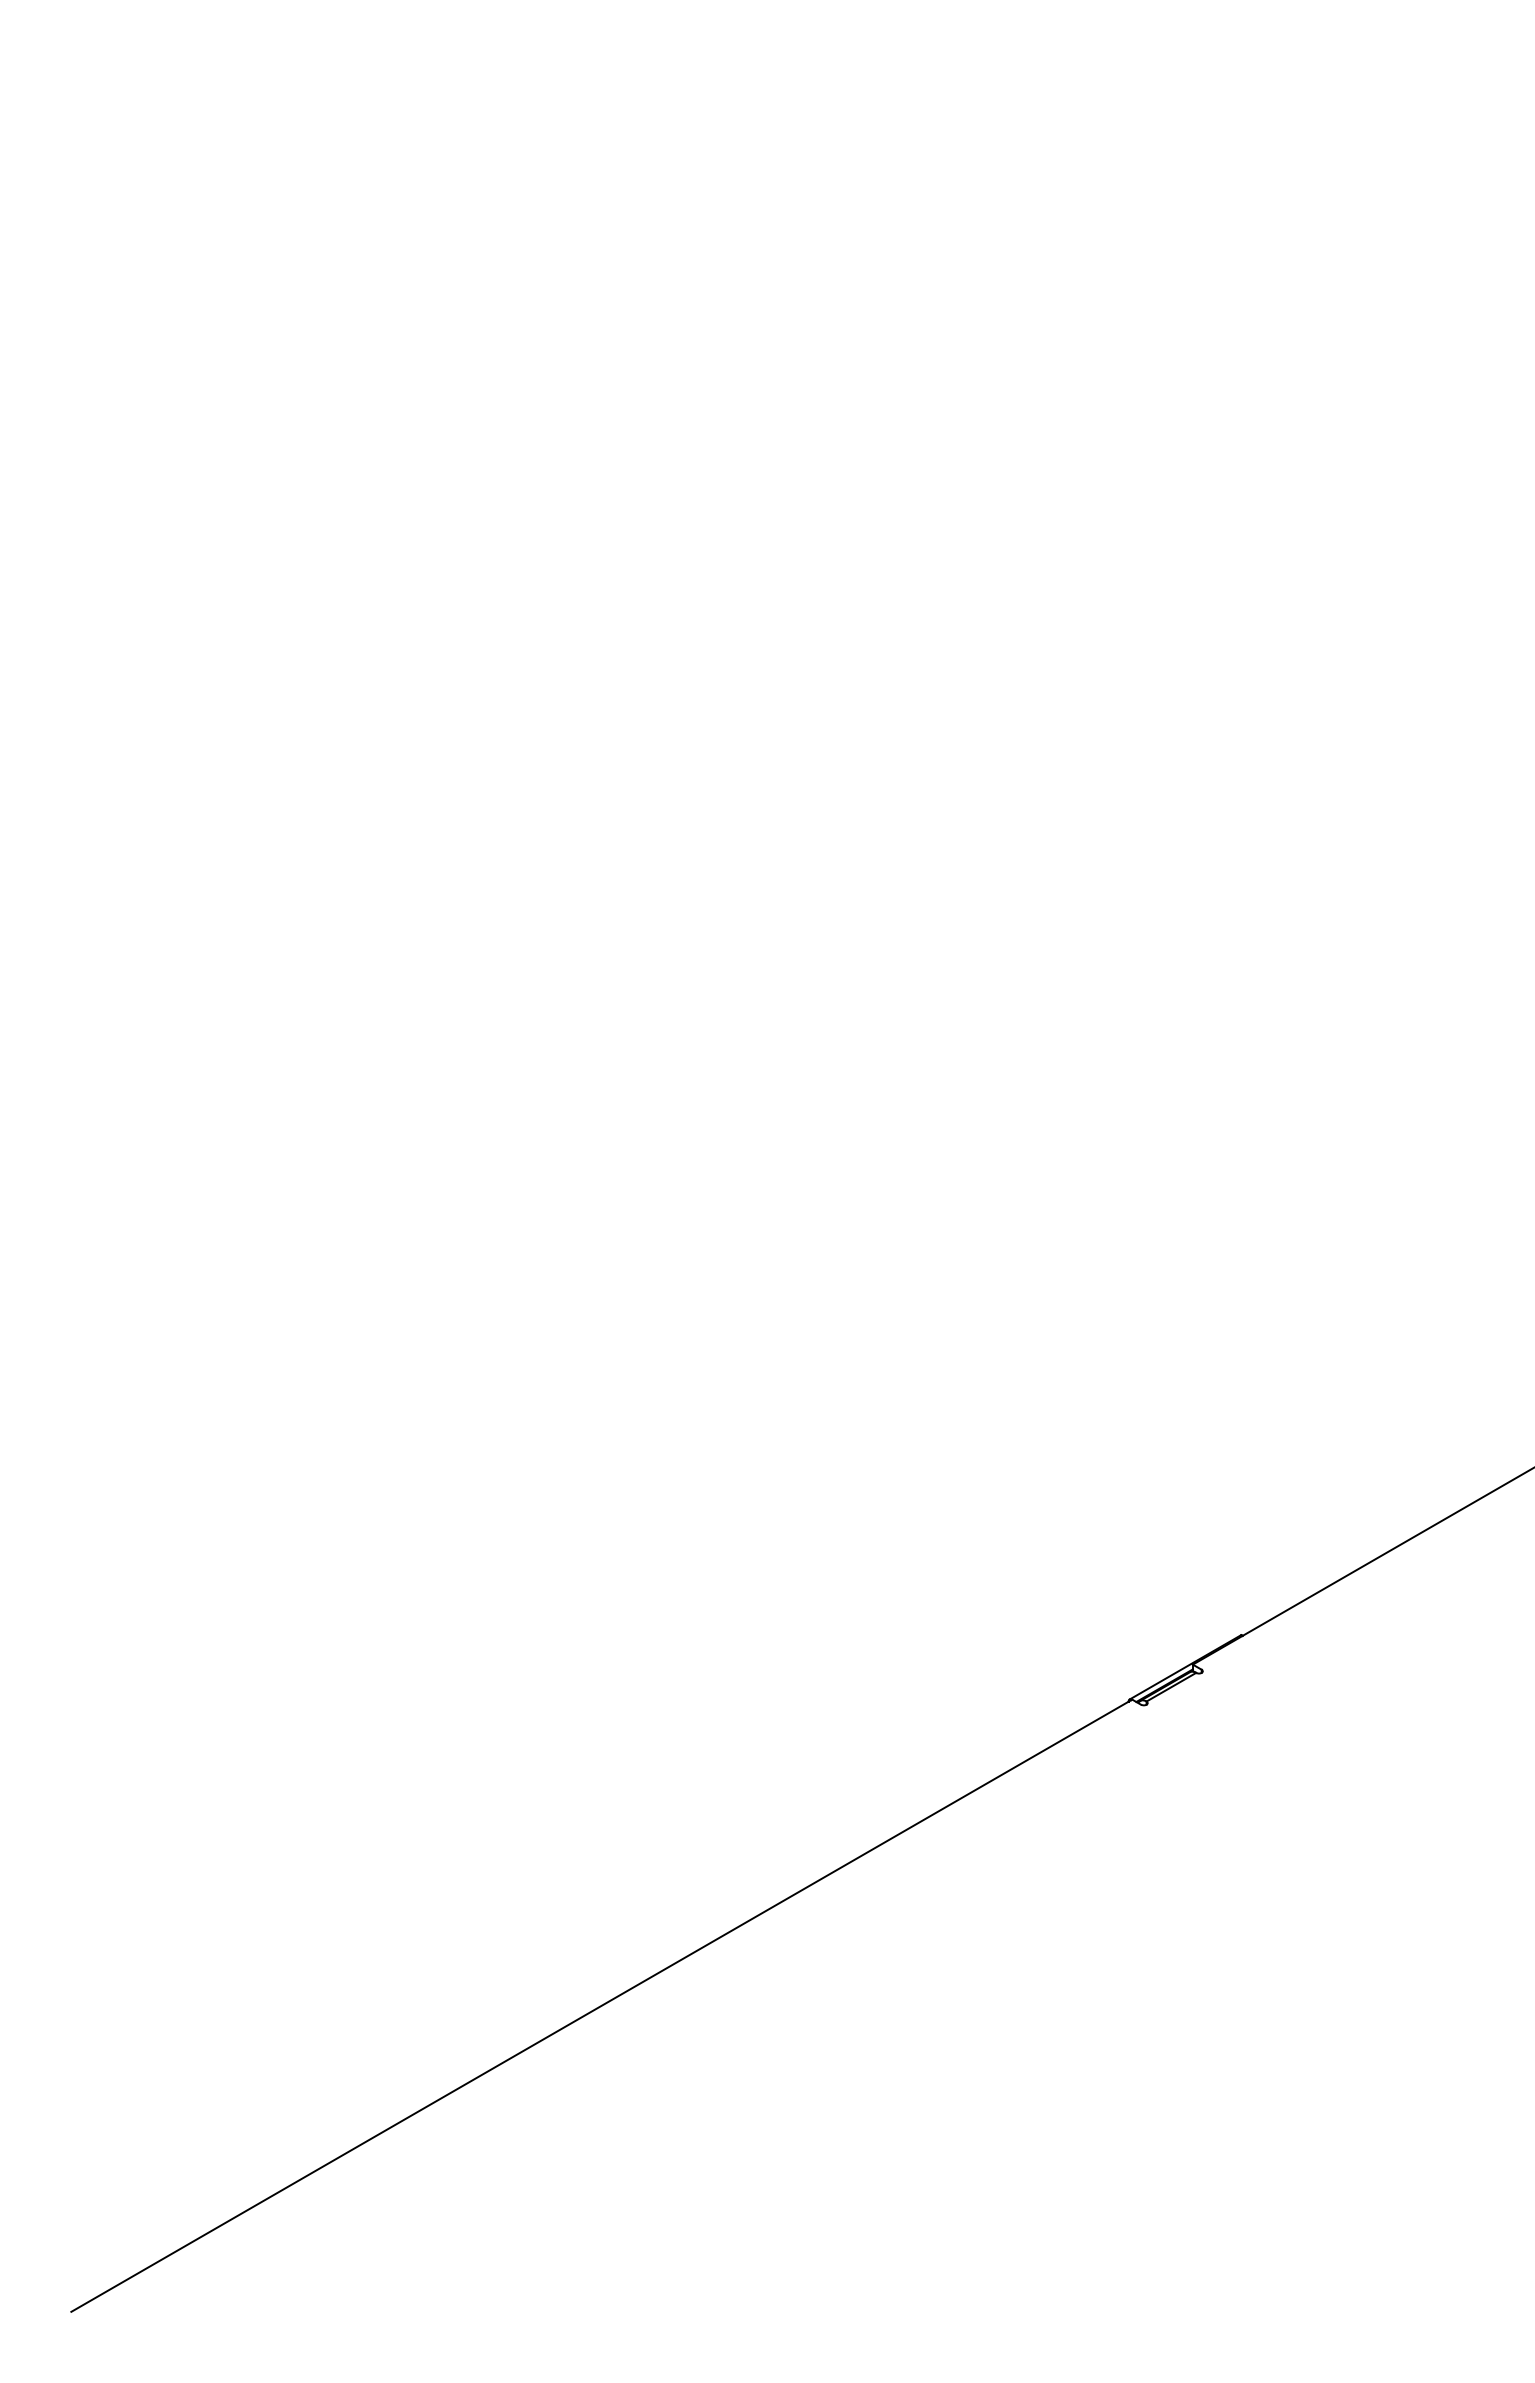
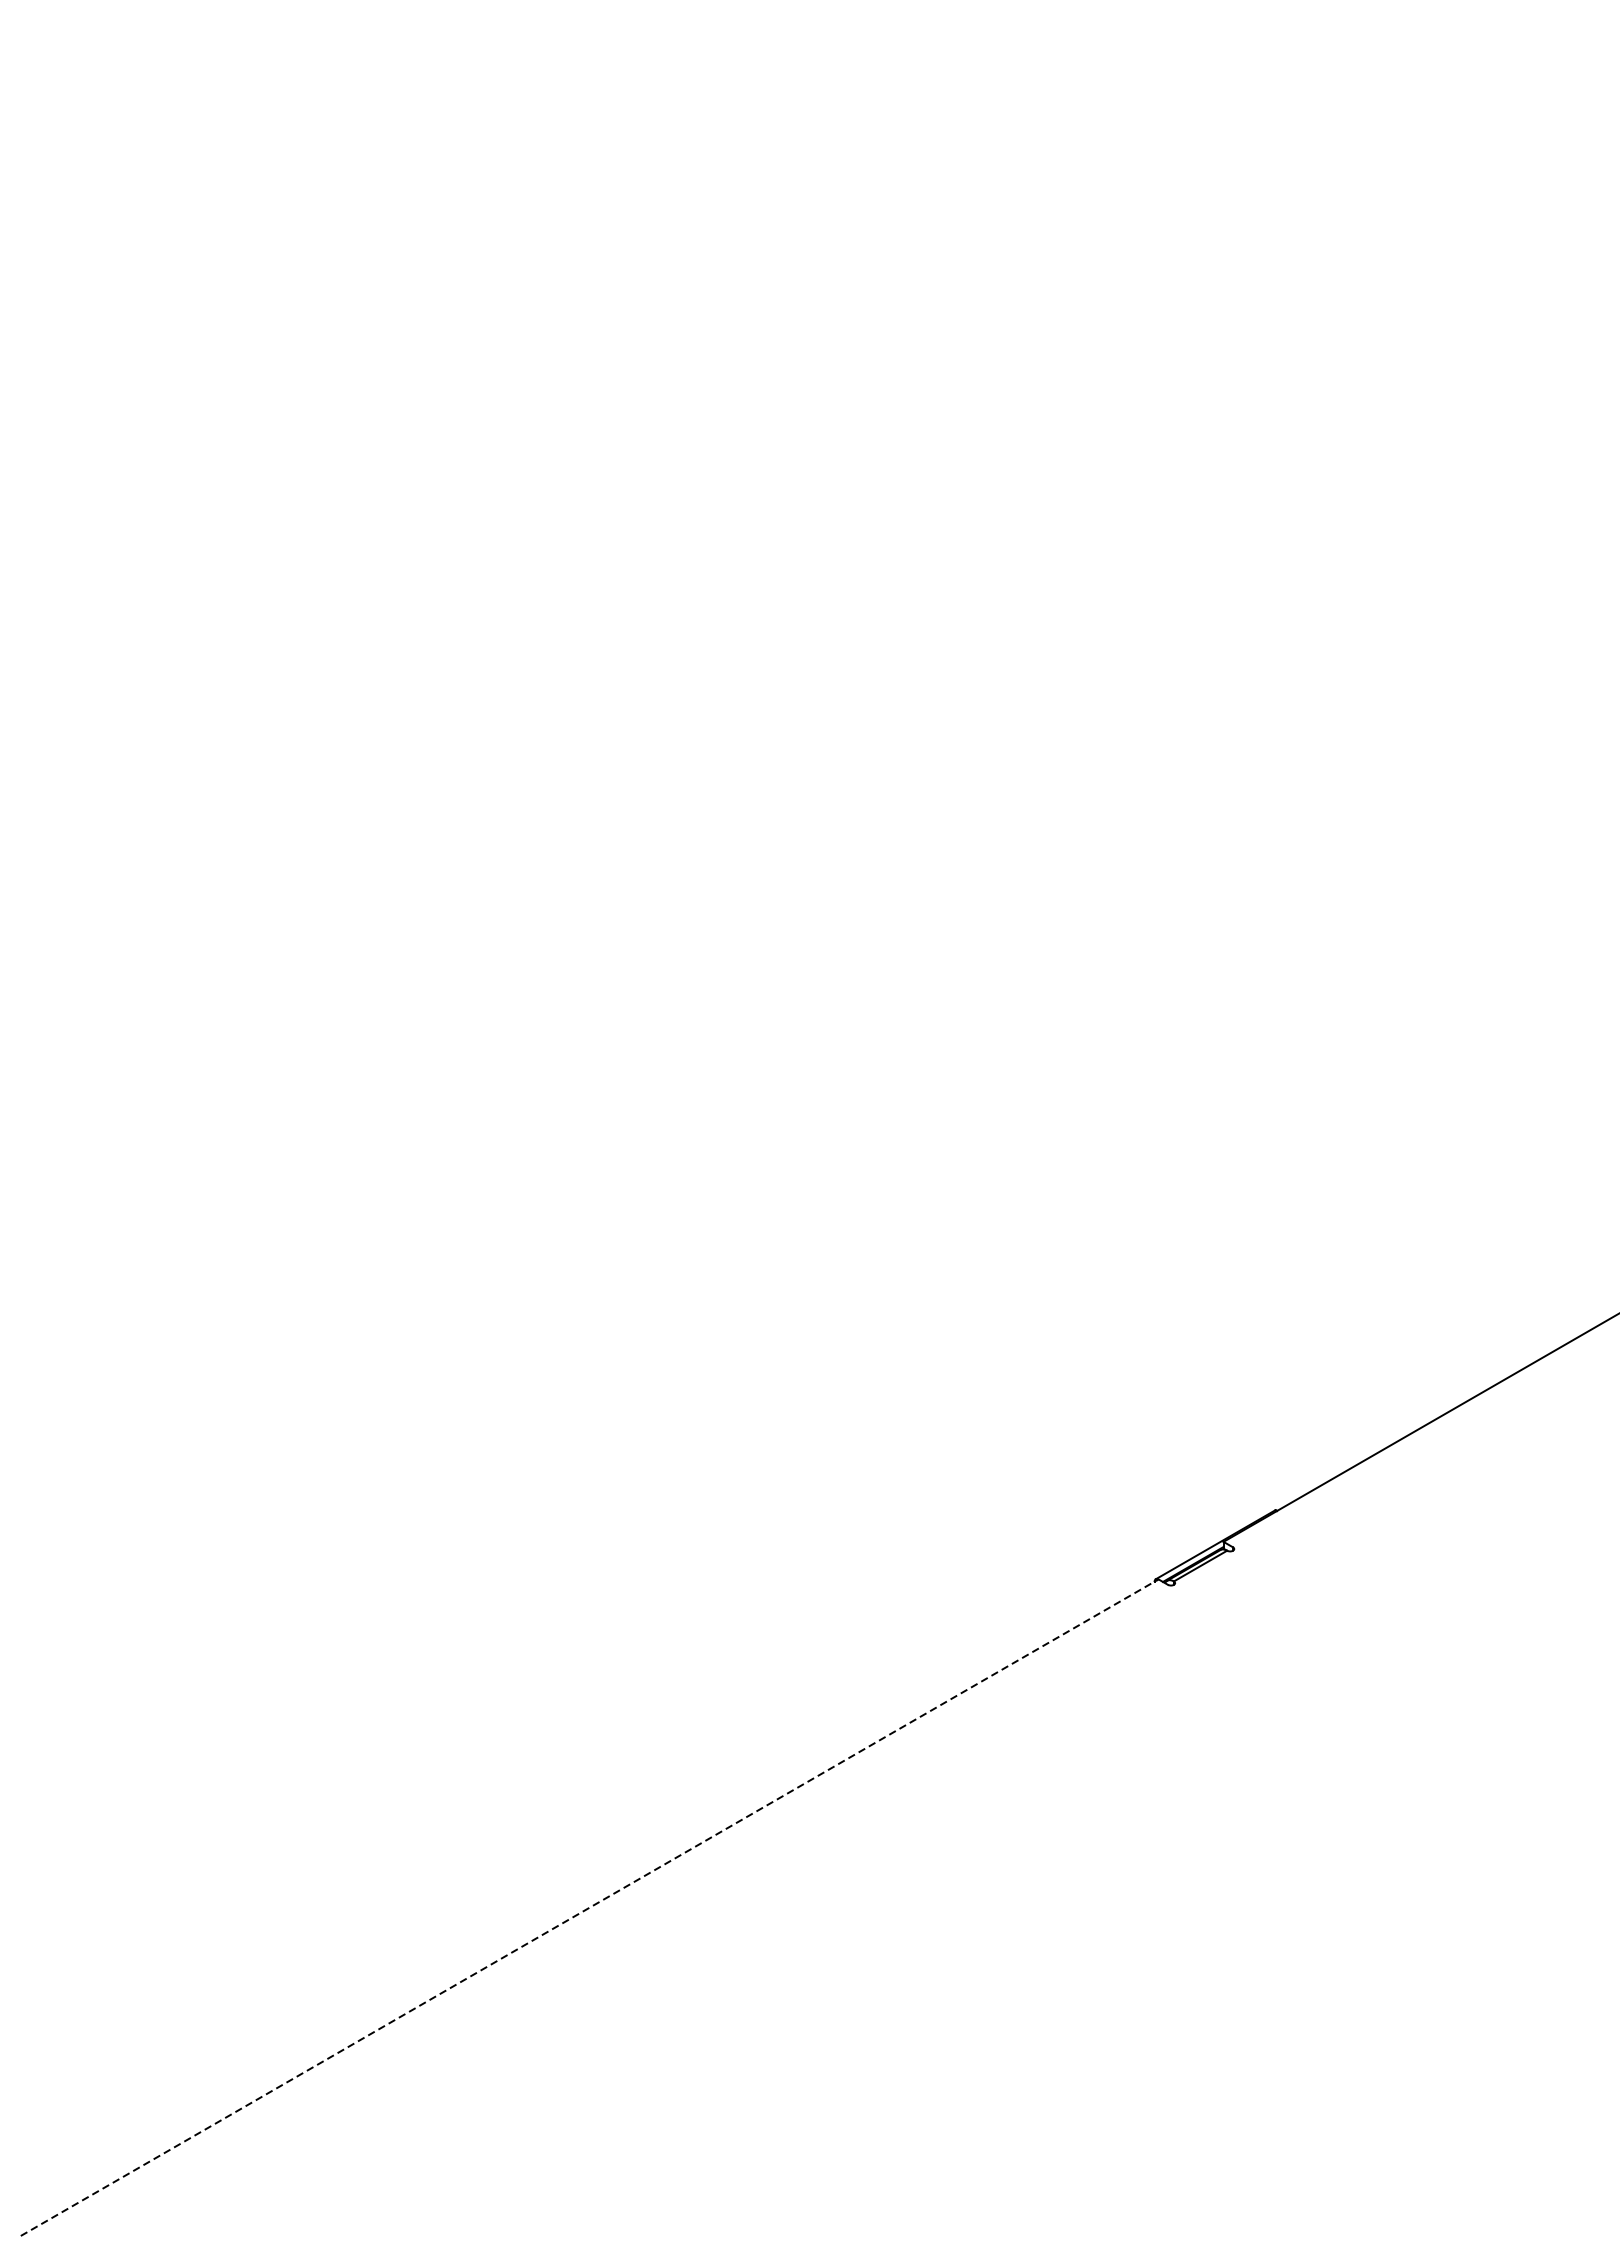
line: (602, 2005) -> (590, 1907), solid -> dashed

